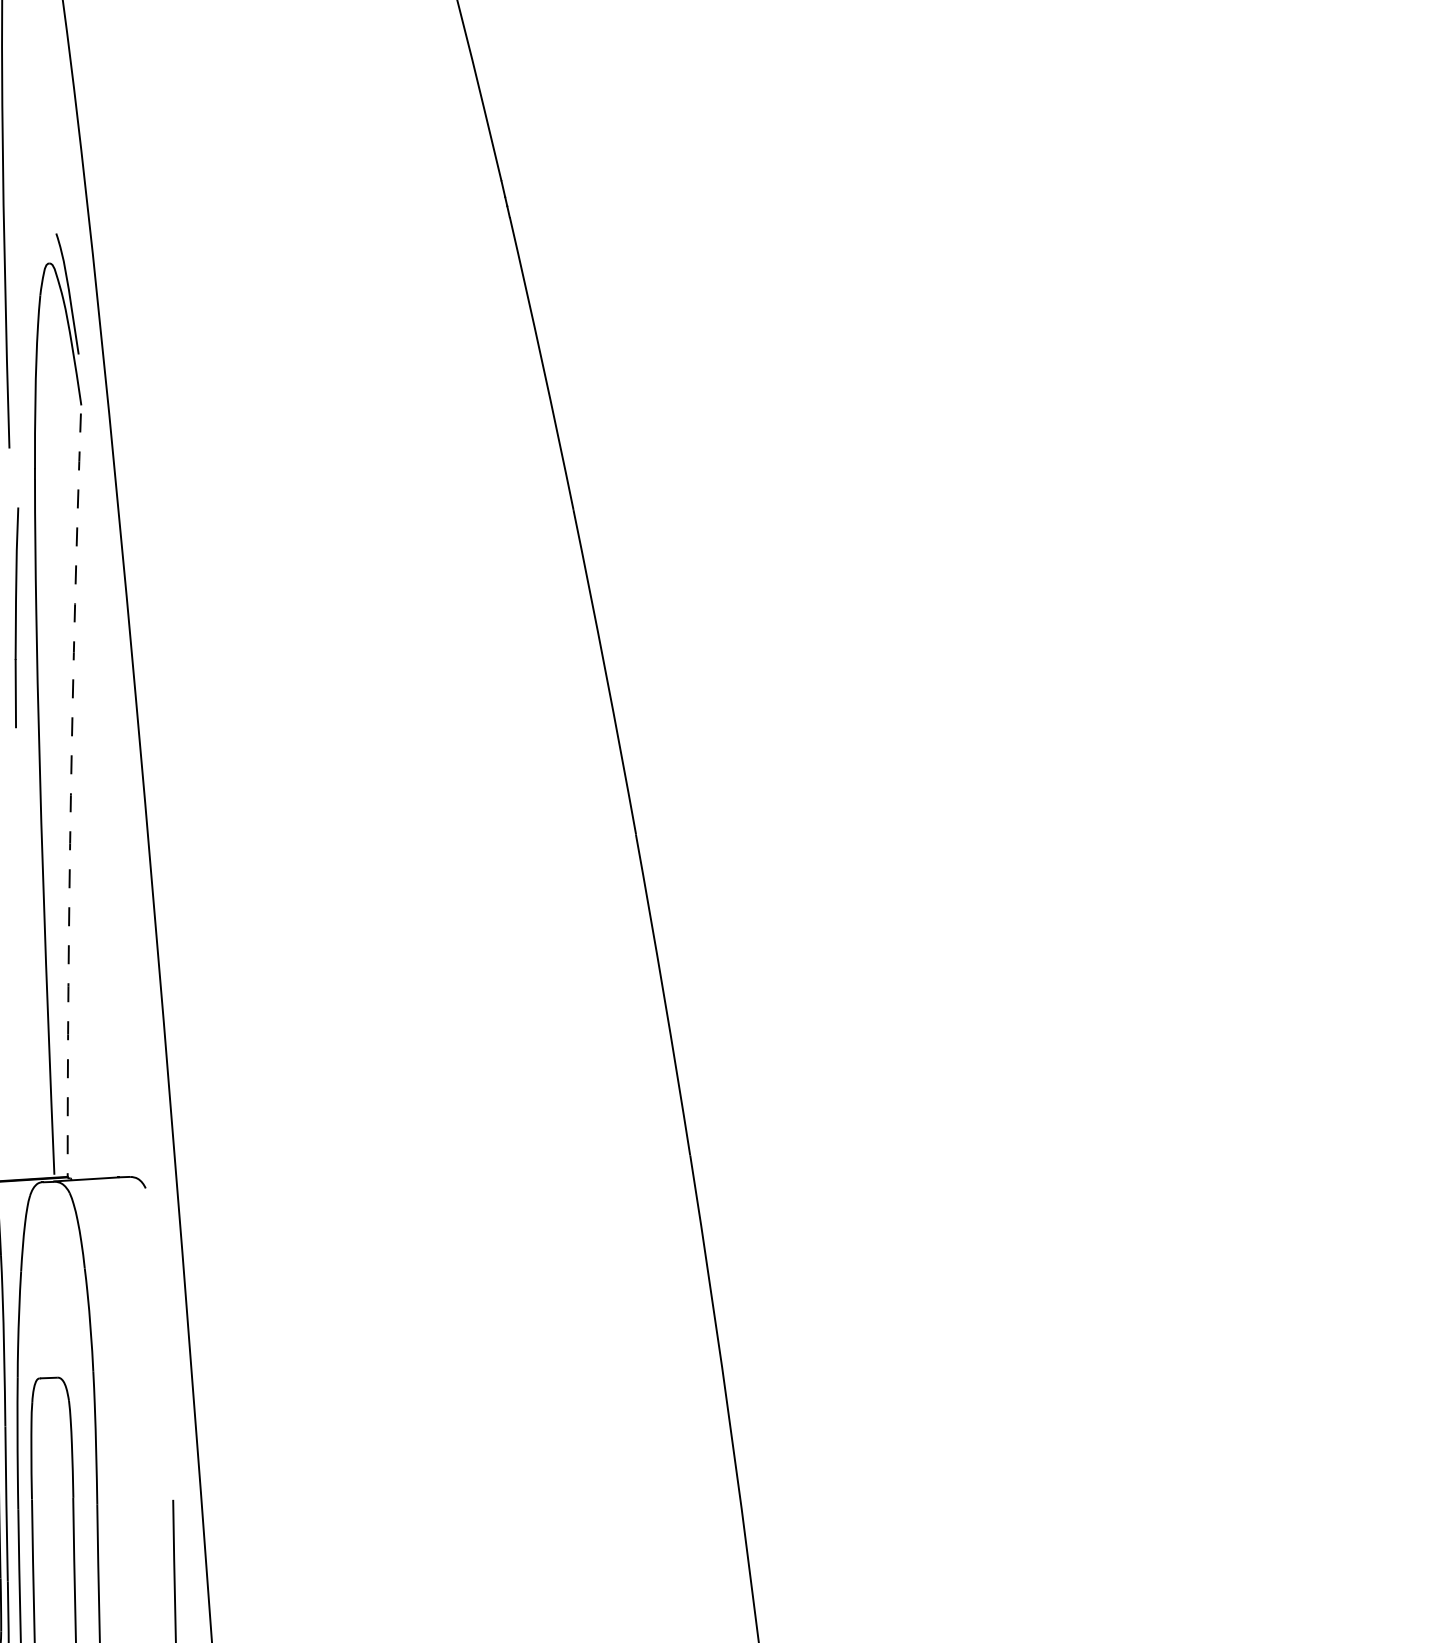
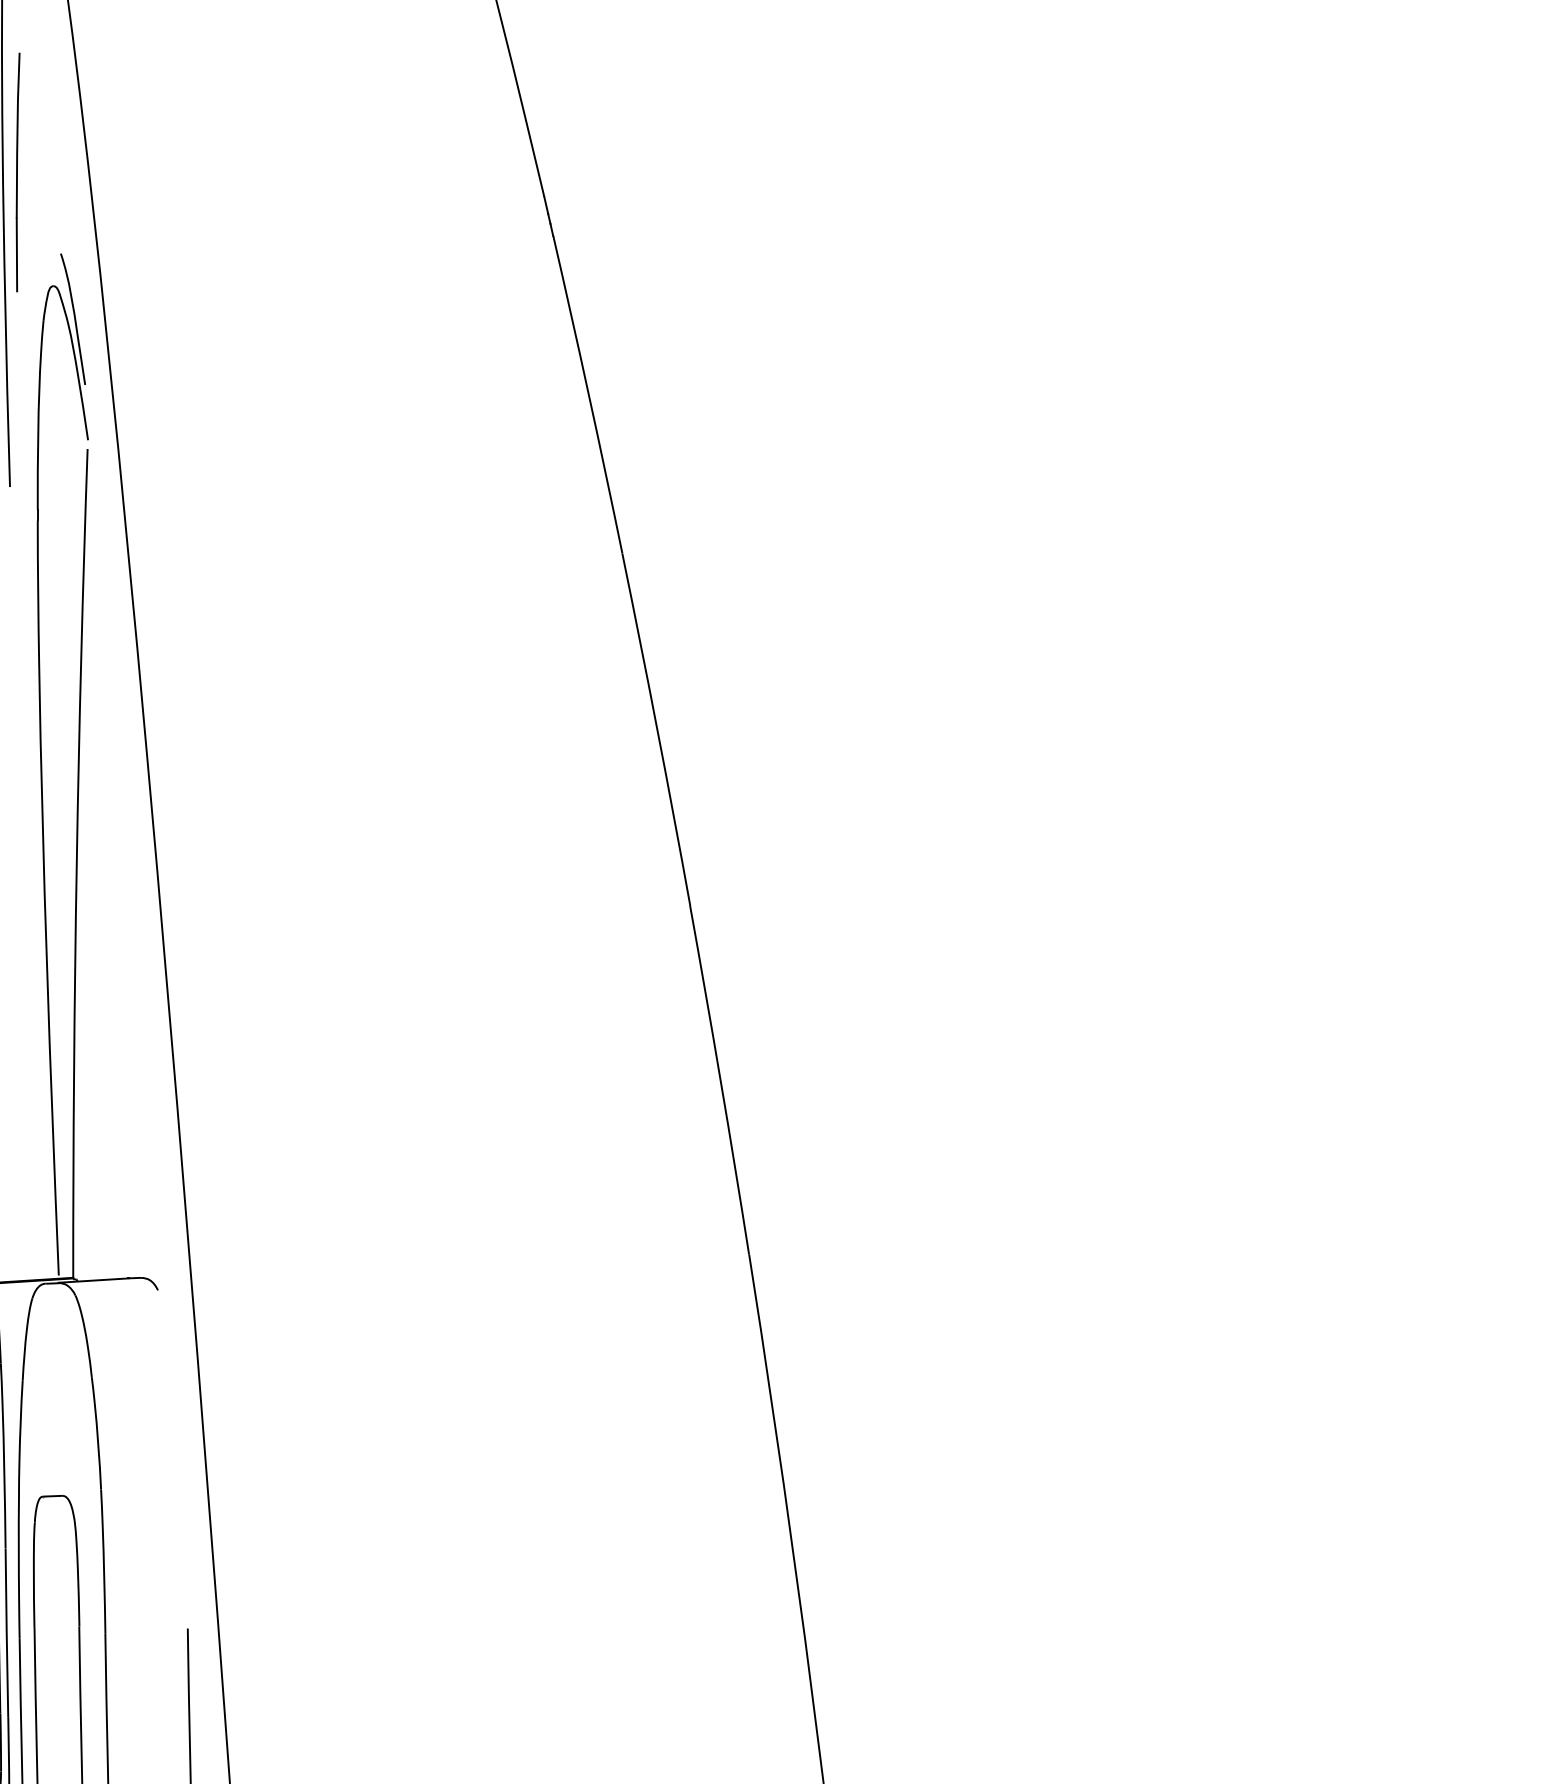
part: (16, 617) -> (17, 172), moved
arc: (70, 795) -> (76, 863), dashed -> solid

